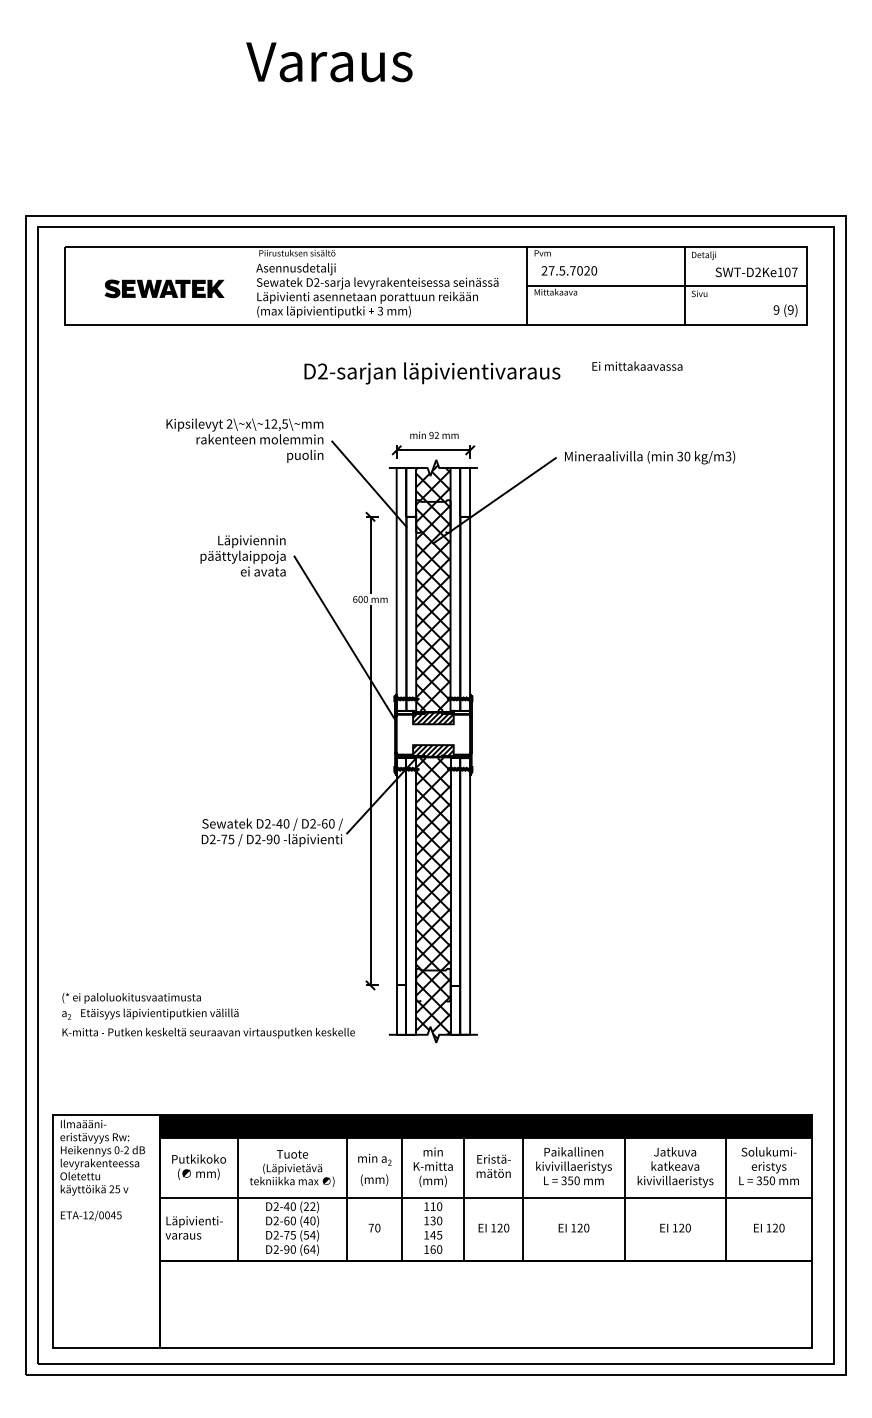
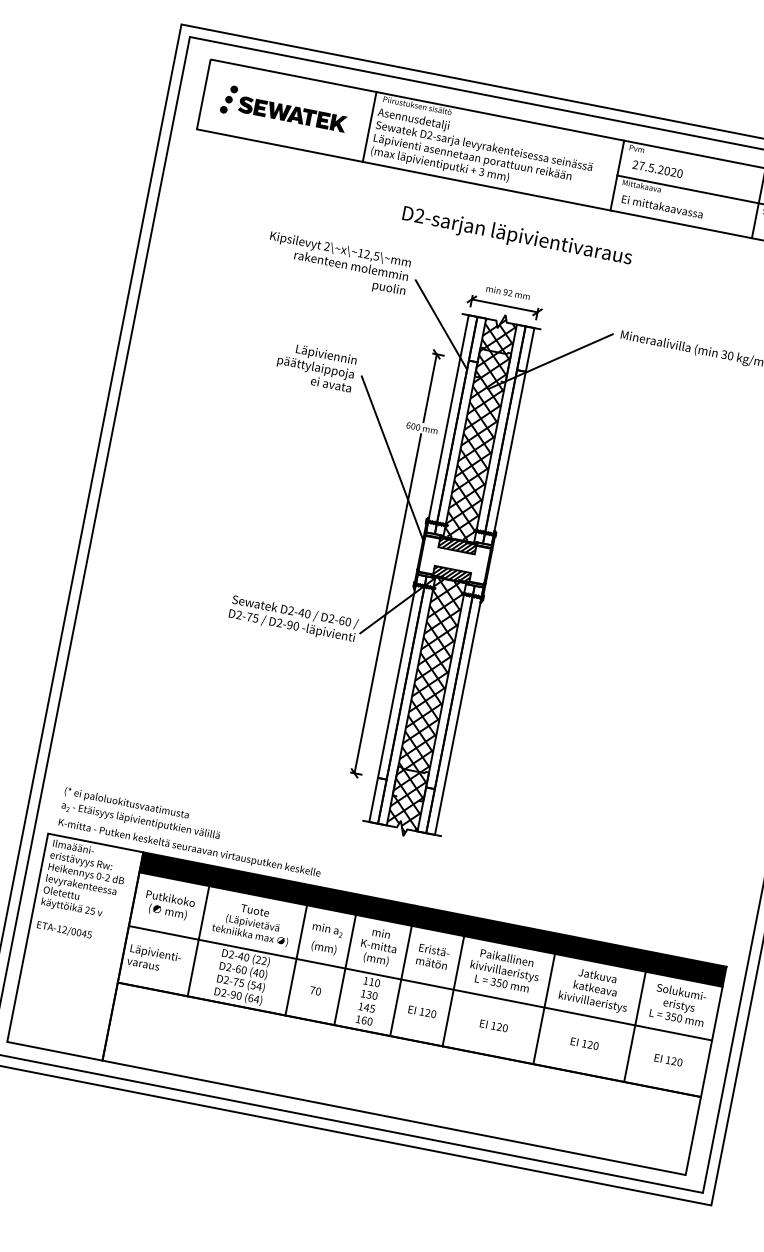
text: (572, 270) -> (660, 169), 27.5.7020 -> 27.5.2020
part: (92, 286) -> (228, 99), added
line: (250, 286) -> (369, 127), added
text: (637, 365) -> (662, 206), moved
text: (208, 1015) -> (192, 832), moved

